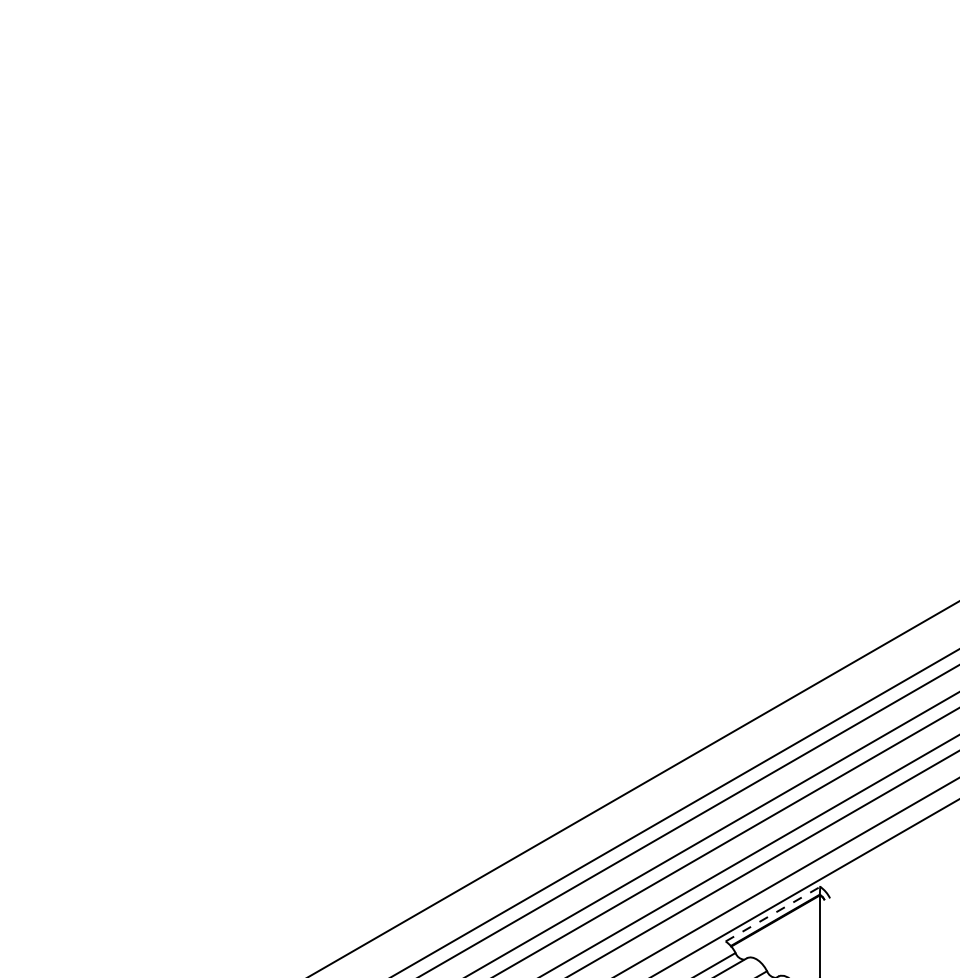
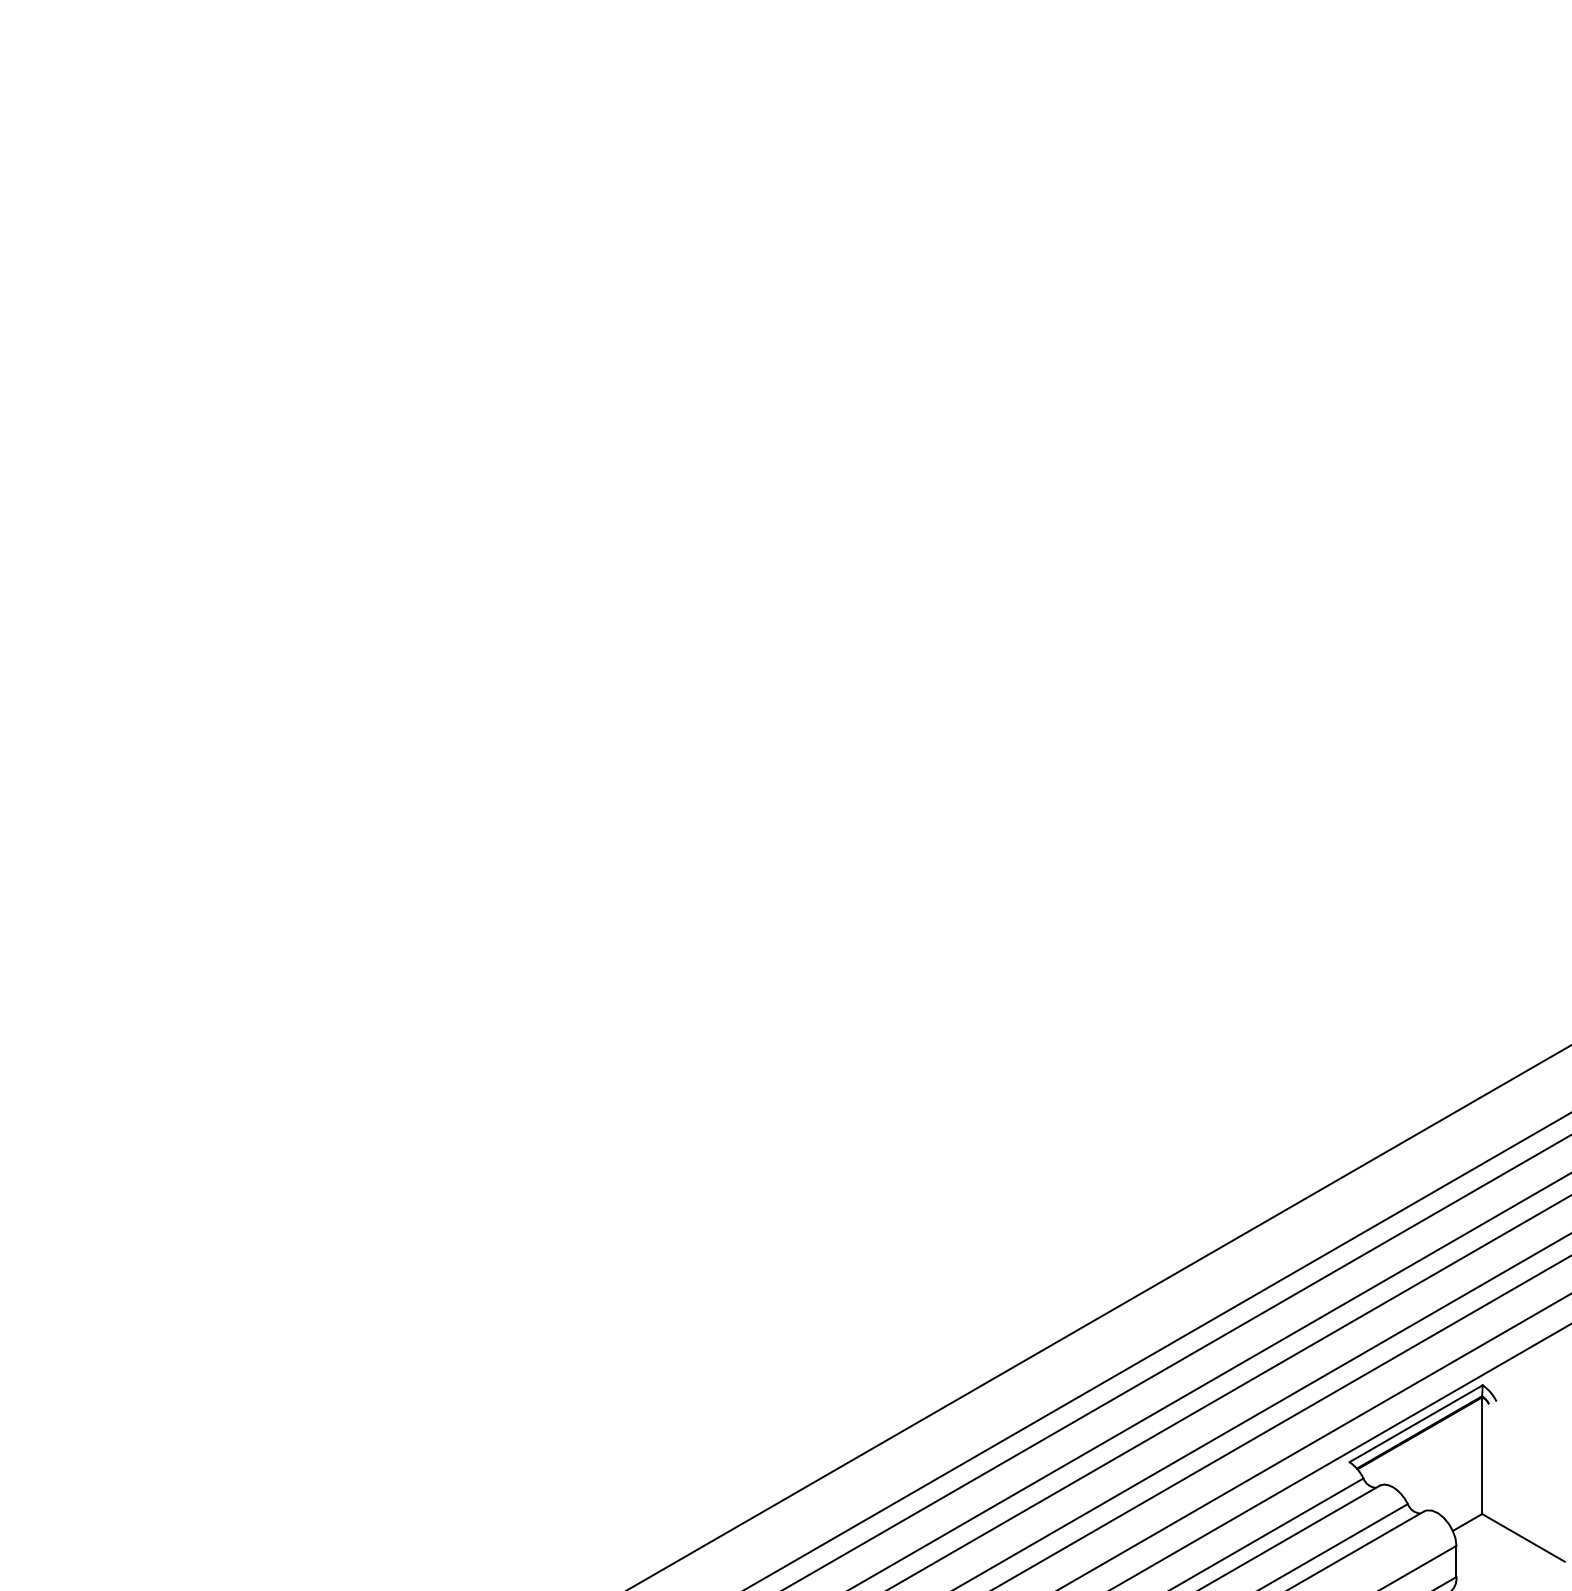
line: (773, 913) -> (1416, 1423), dashed -> solid

